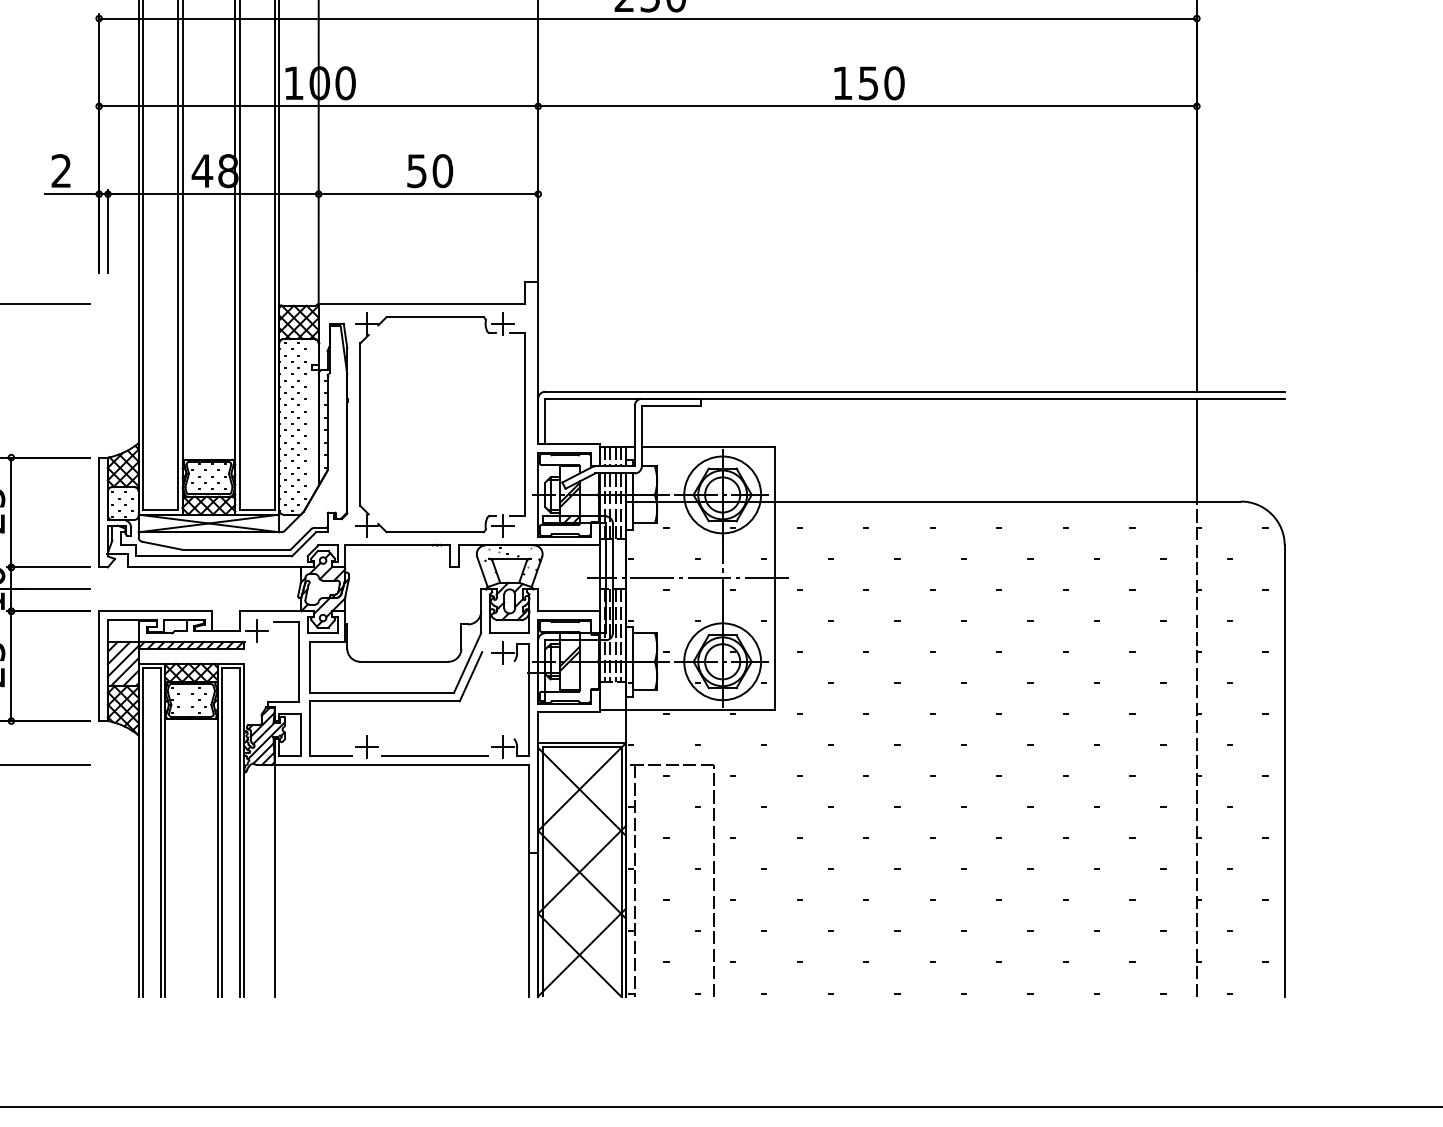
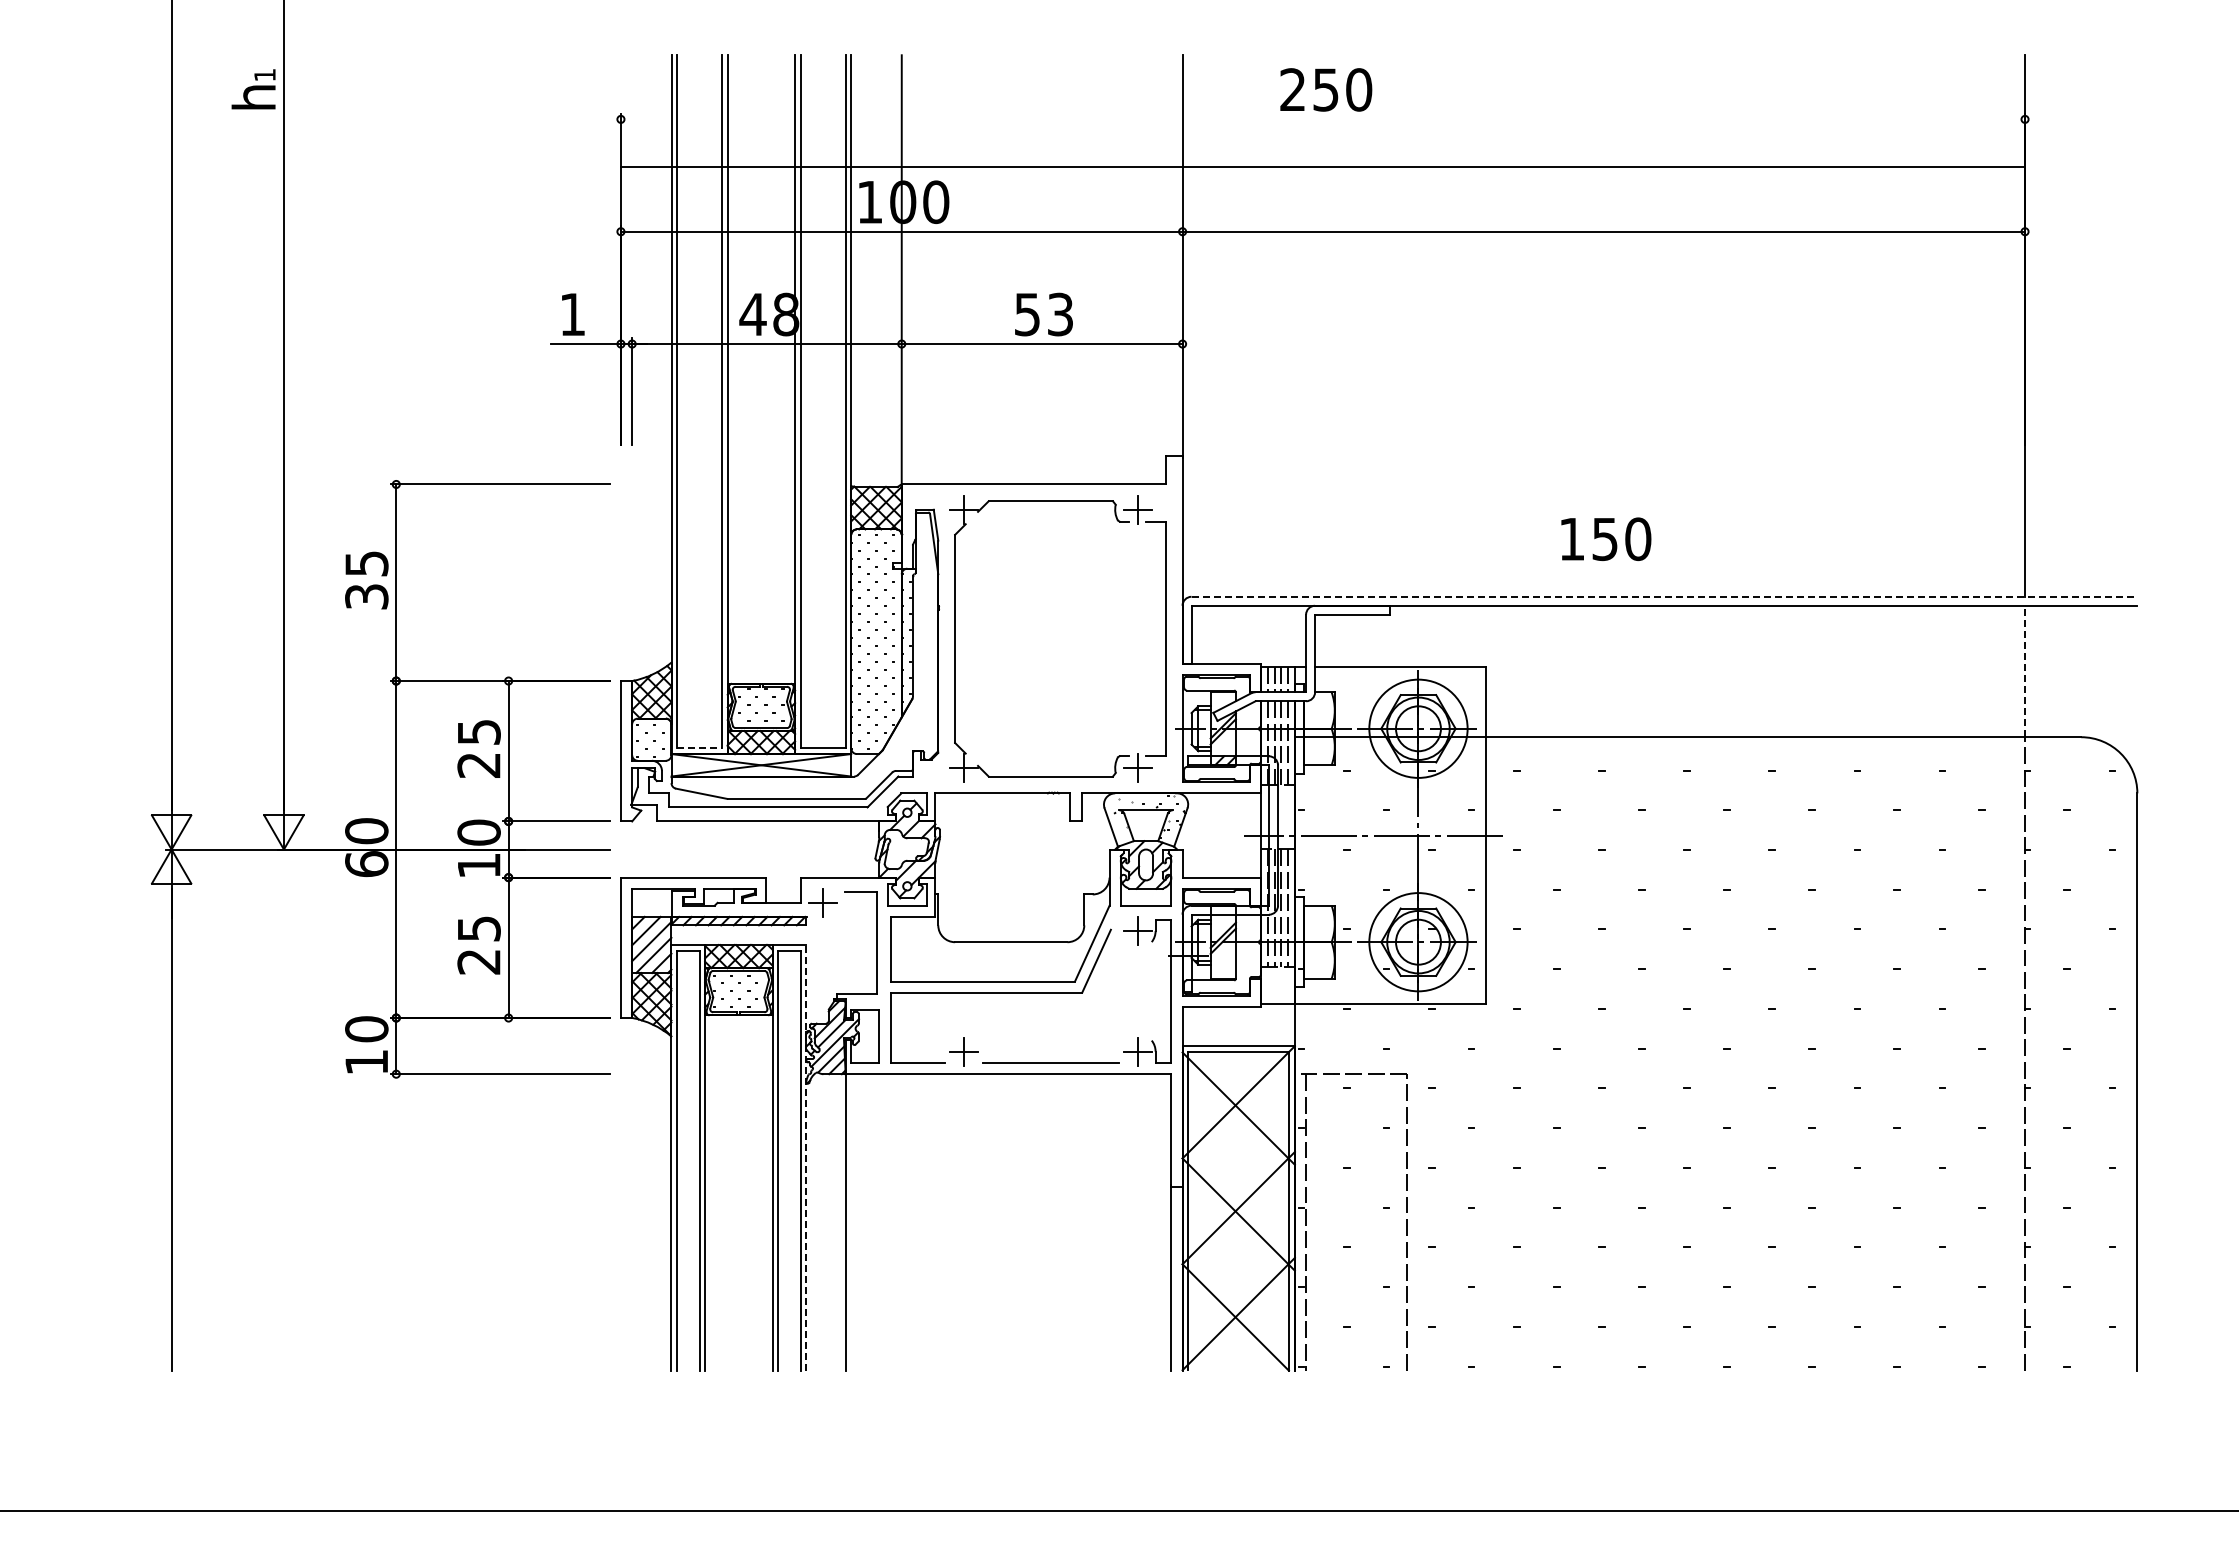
line: (647, 18) -> (1322, 167), moved
text: (869, 82) -> (1606, 538), moved
text: (61, 170) -> (572, 313), 2 -> 1
text: (442, 171) -> (1060, 314), 50 -> 53
line: (915, 391) -> (1664, 596), solid -> dashed
line: (1197, 450) -> (2025, 671), solid -> dashed
line: (161, 510) -> (700, 748), solid -> dashed
line: (244, 830) -> (806, 1157), solid -> dashed

